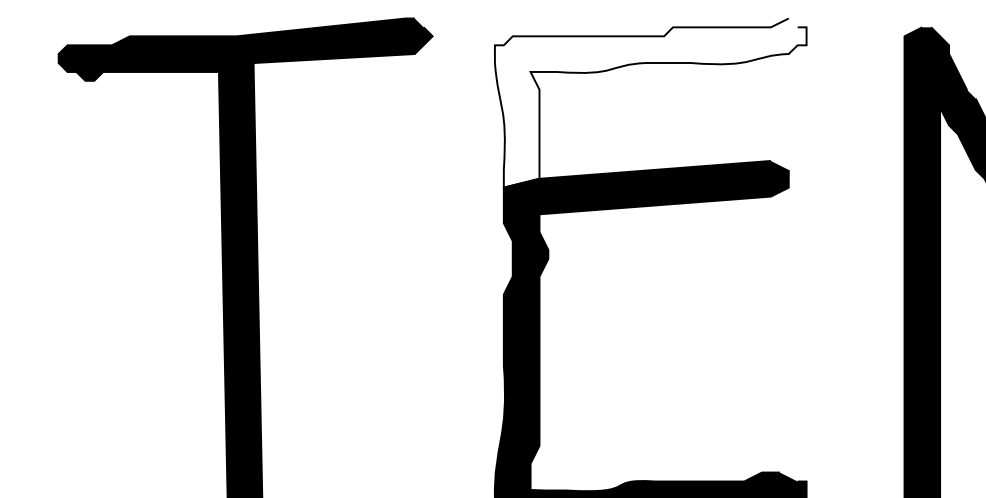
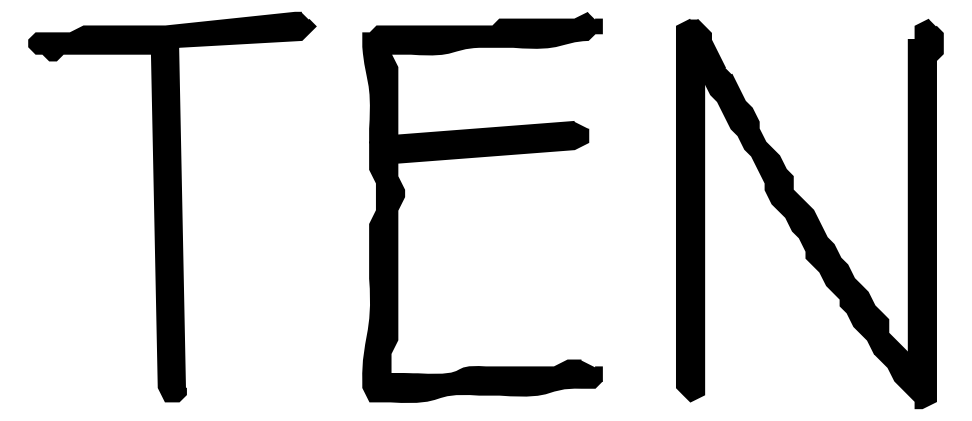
fill: (650, 103) -> (482, 77), added

